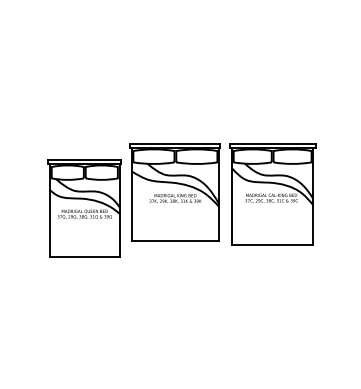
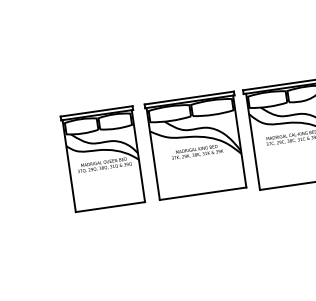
part: (84, 208) -> (103, 159), moved

